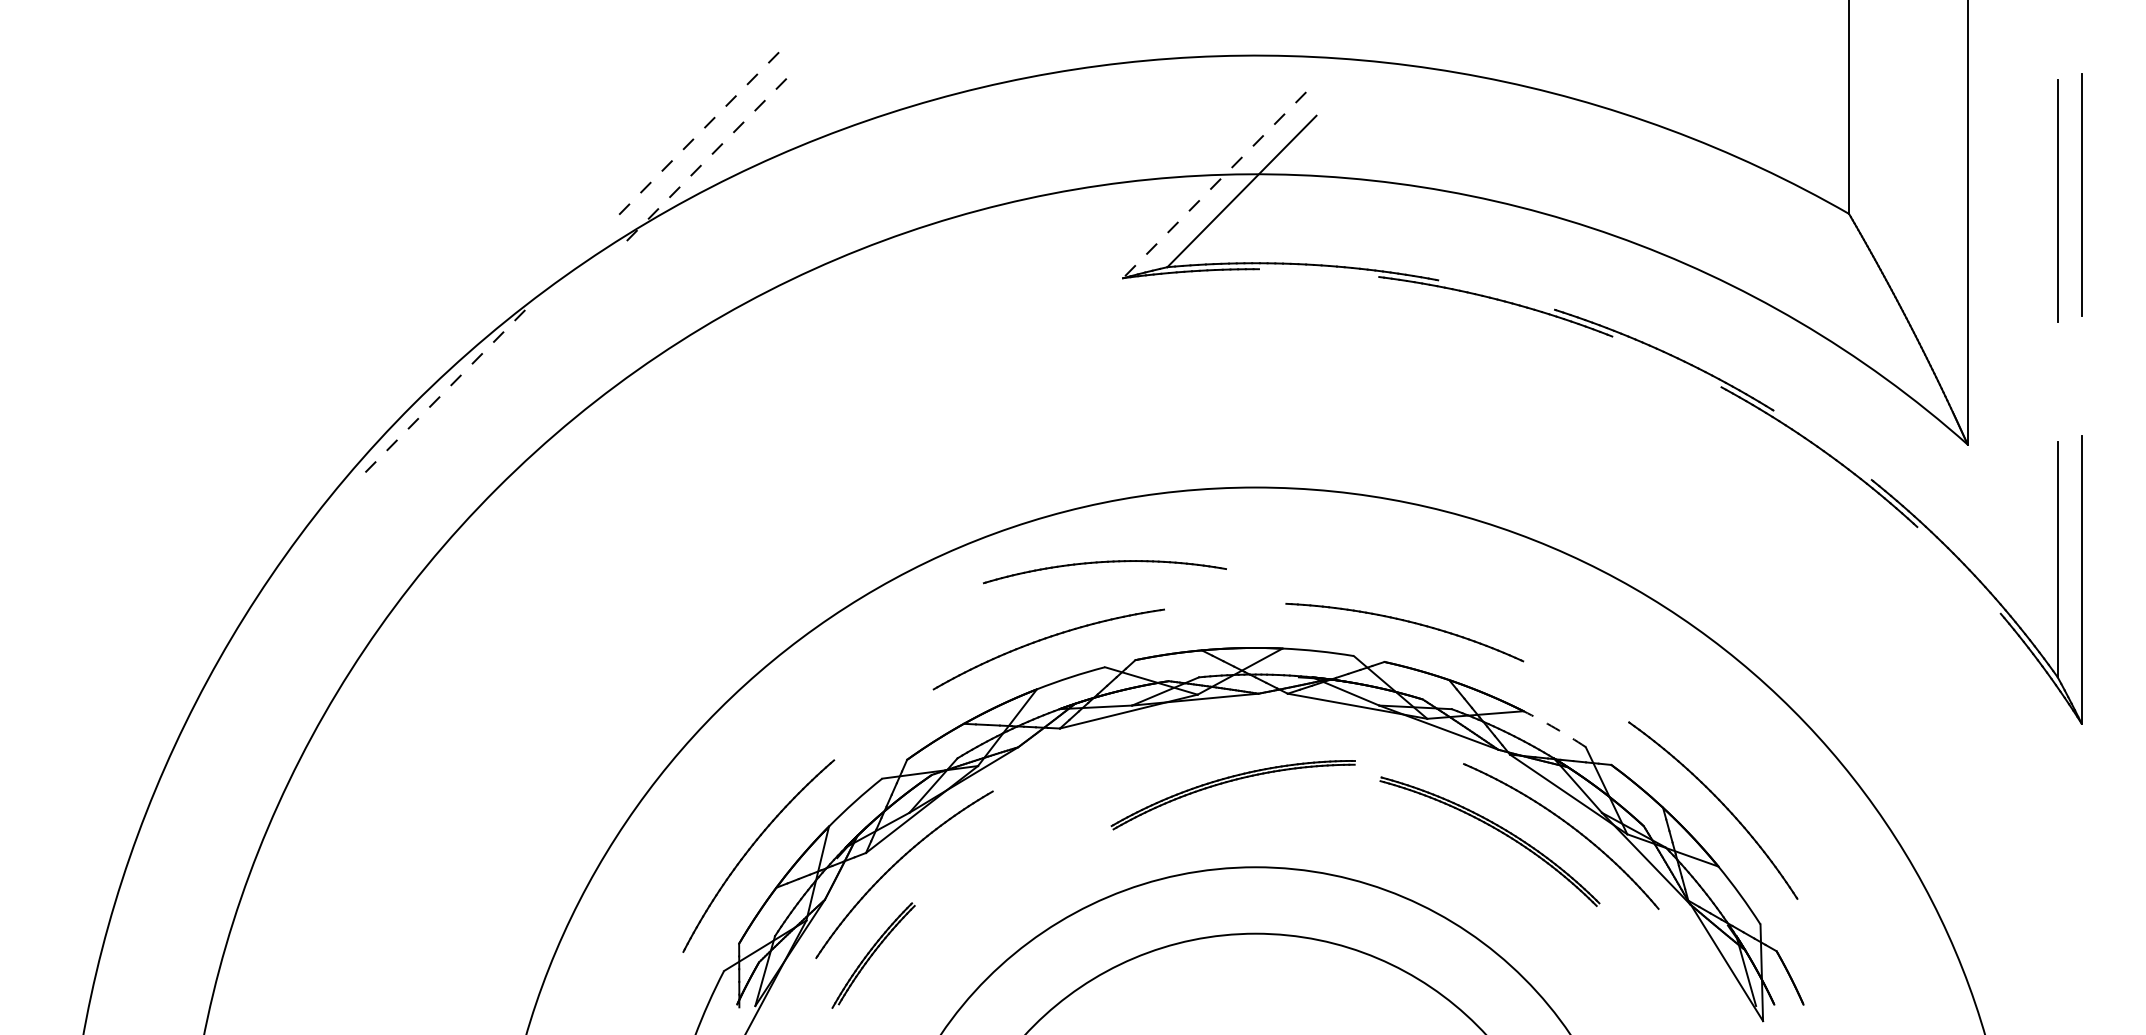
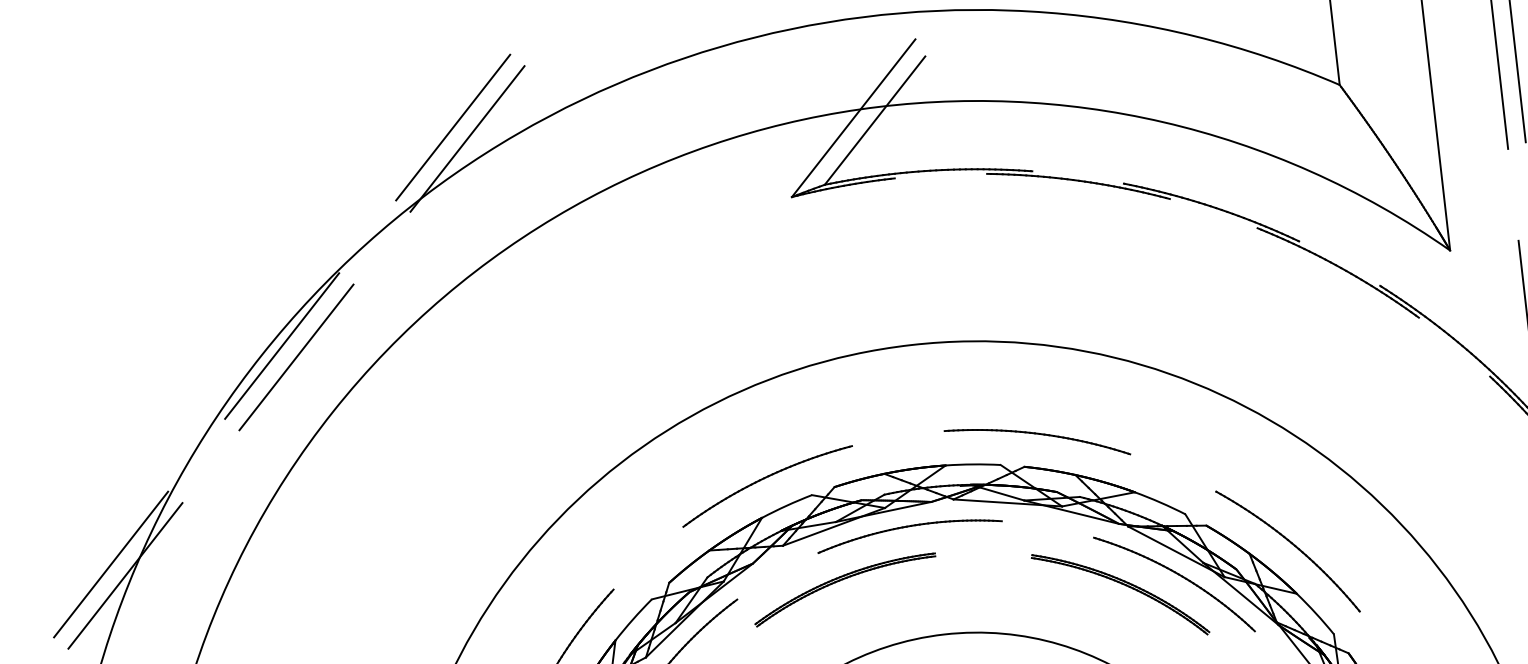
line: (694, 138) -> (453, 127), dashed -> solid
line: (711, 155) -> (467, 139), dashed -> solid
line: (1214, 185) -> (853, 118), dashed -> solid
line: (440, 395) -> (281, 345), dashed -> solid
line: (457, 412) -> (296, 357), added
part: (1101, 563) -> (906, 527), moved
line: (186, 653) -> (110, 564), added
line: (203, 670) -> (125, 575), added
arc: (1555, 728) -> (1160, 502), dashed -> solid
part: (1229, 782) -> (841, 580), moved

